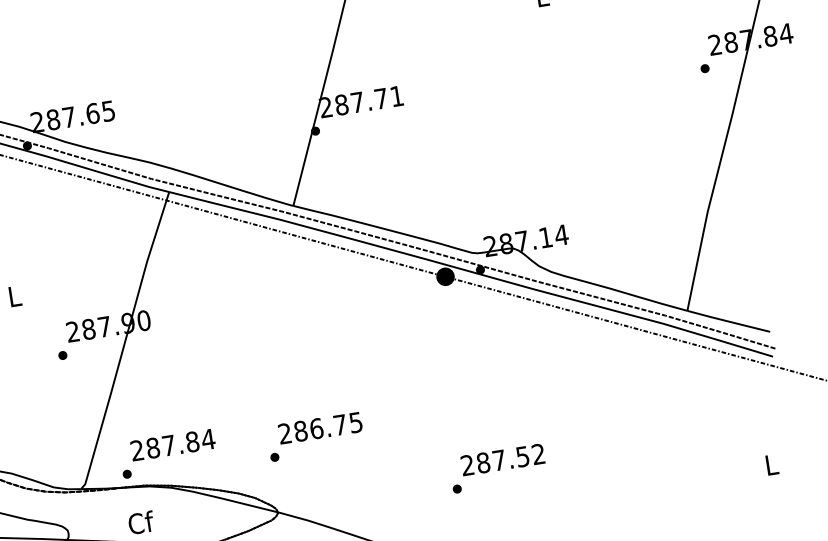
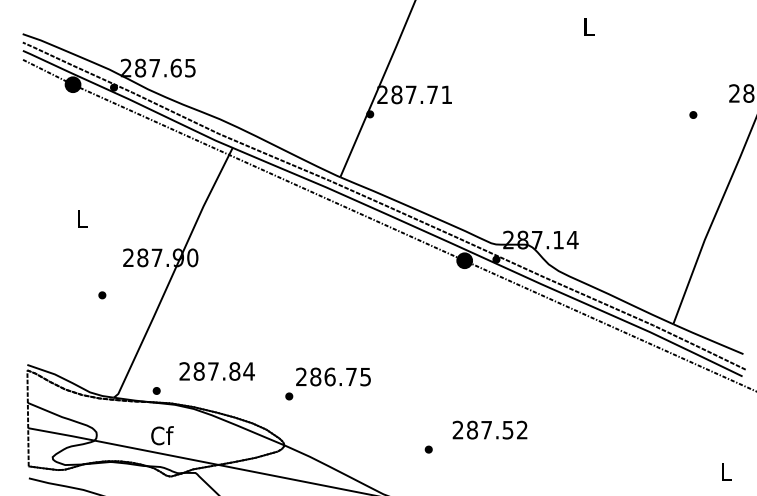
part: (705, 68) -> (693, 114), moved
part: (63, 355) -> (102, 295), moved
text: (172, 445) -> (216, 371), moved
part: (456, 489) -> (428, 449), moved

